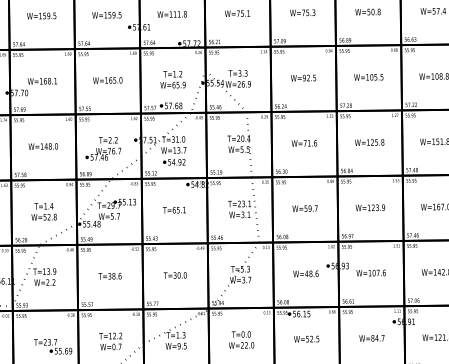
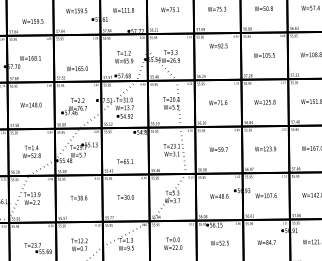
text: (41, 15) -> (32, 21), moved
text: (303, 77) -> (218, 45), moved
text: (108, 80) -> (77, 68), moved
text: (174, 209) -> (125, 161), moved

